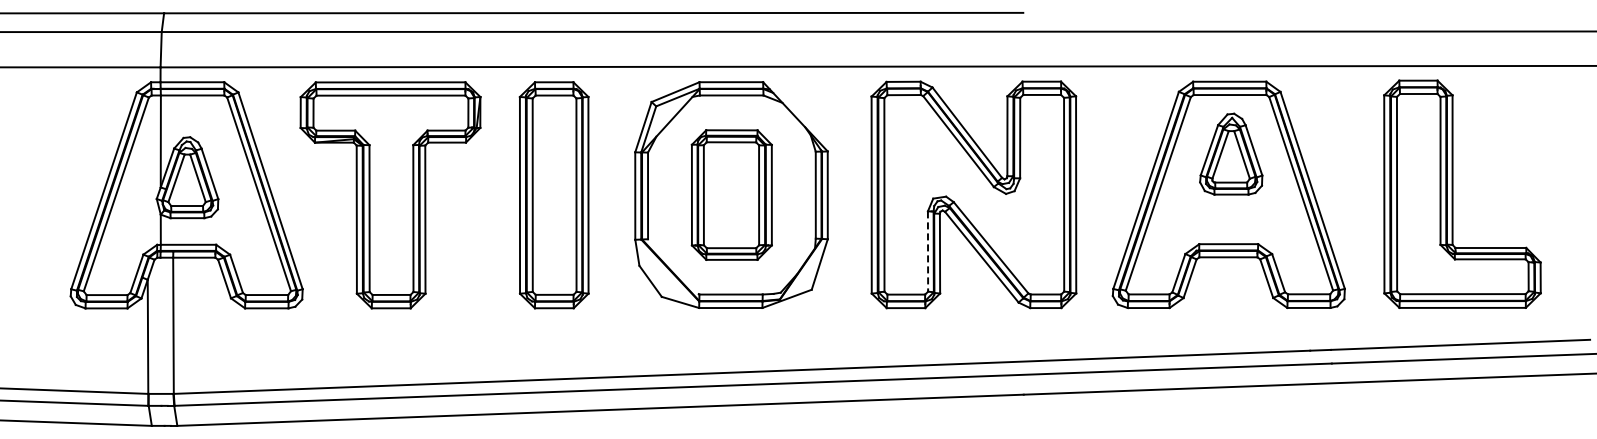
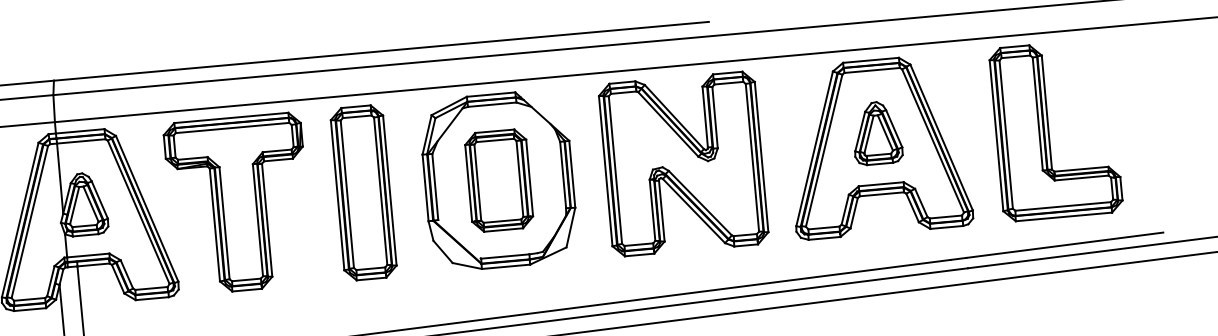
part: (1231, 153) -> (877, 132), moved
line: (928, 252) -> (652, 211), dashed -> solid

